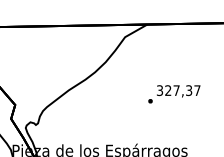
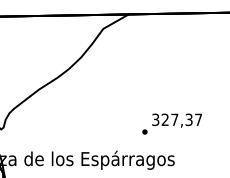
text: (174, 94) -> (172, 124), moved

